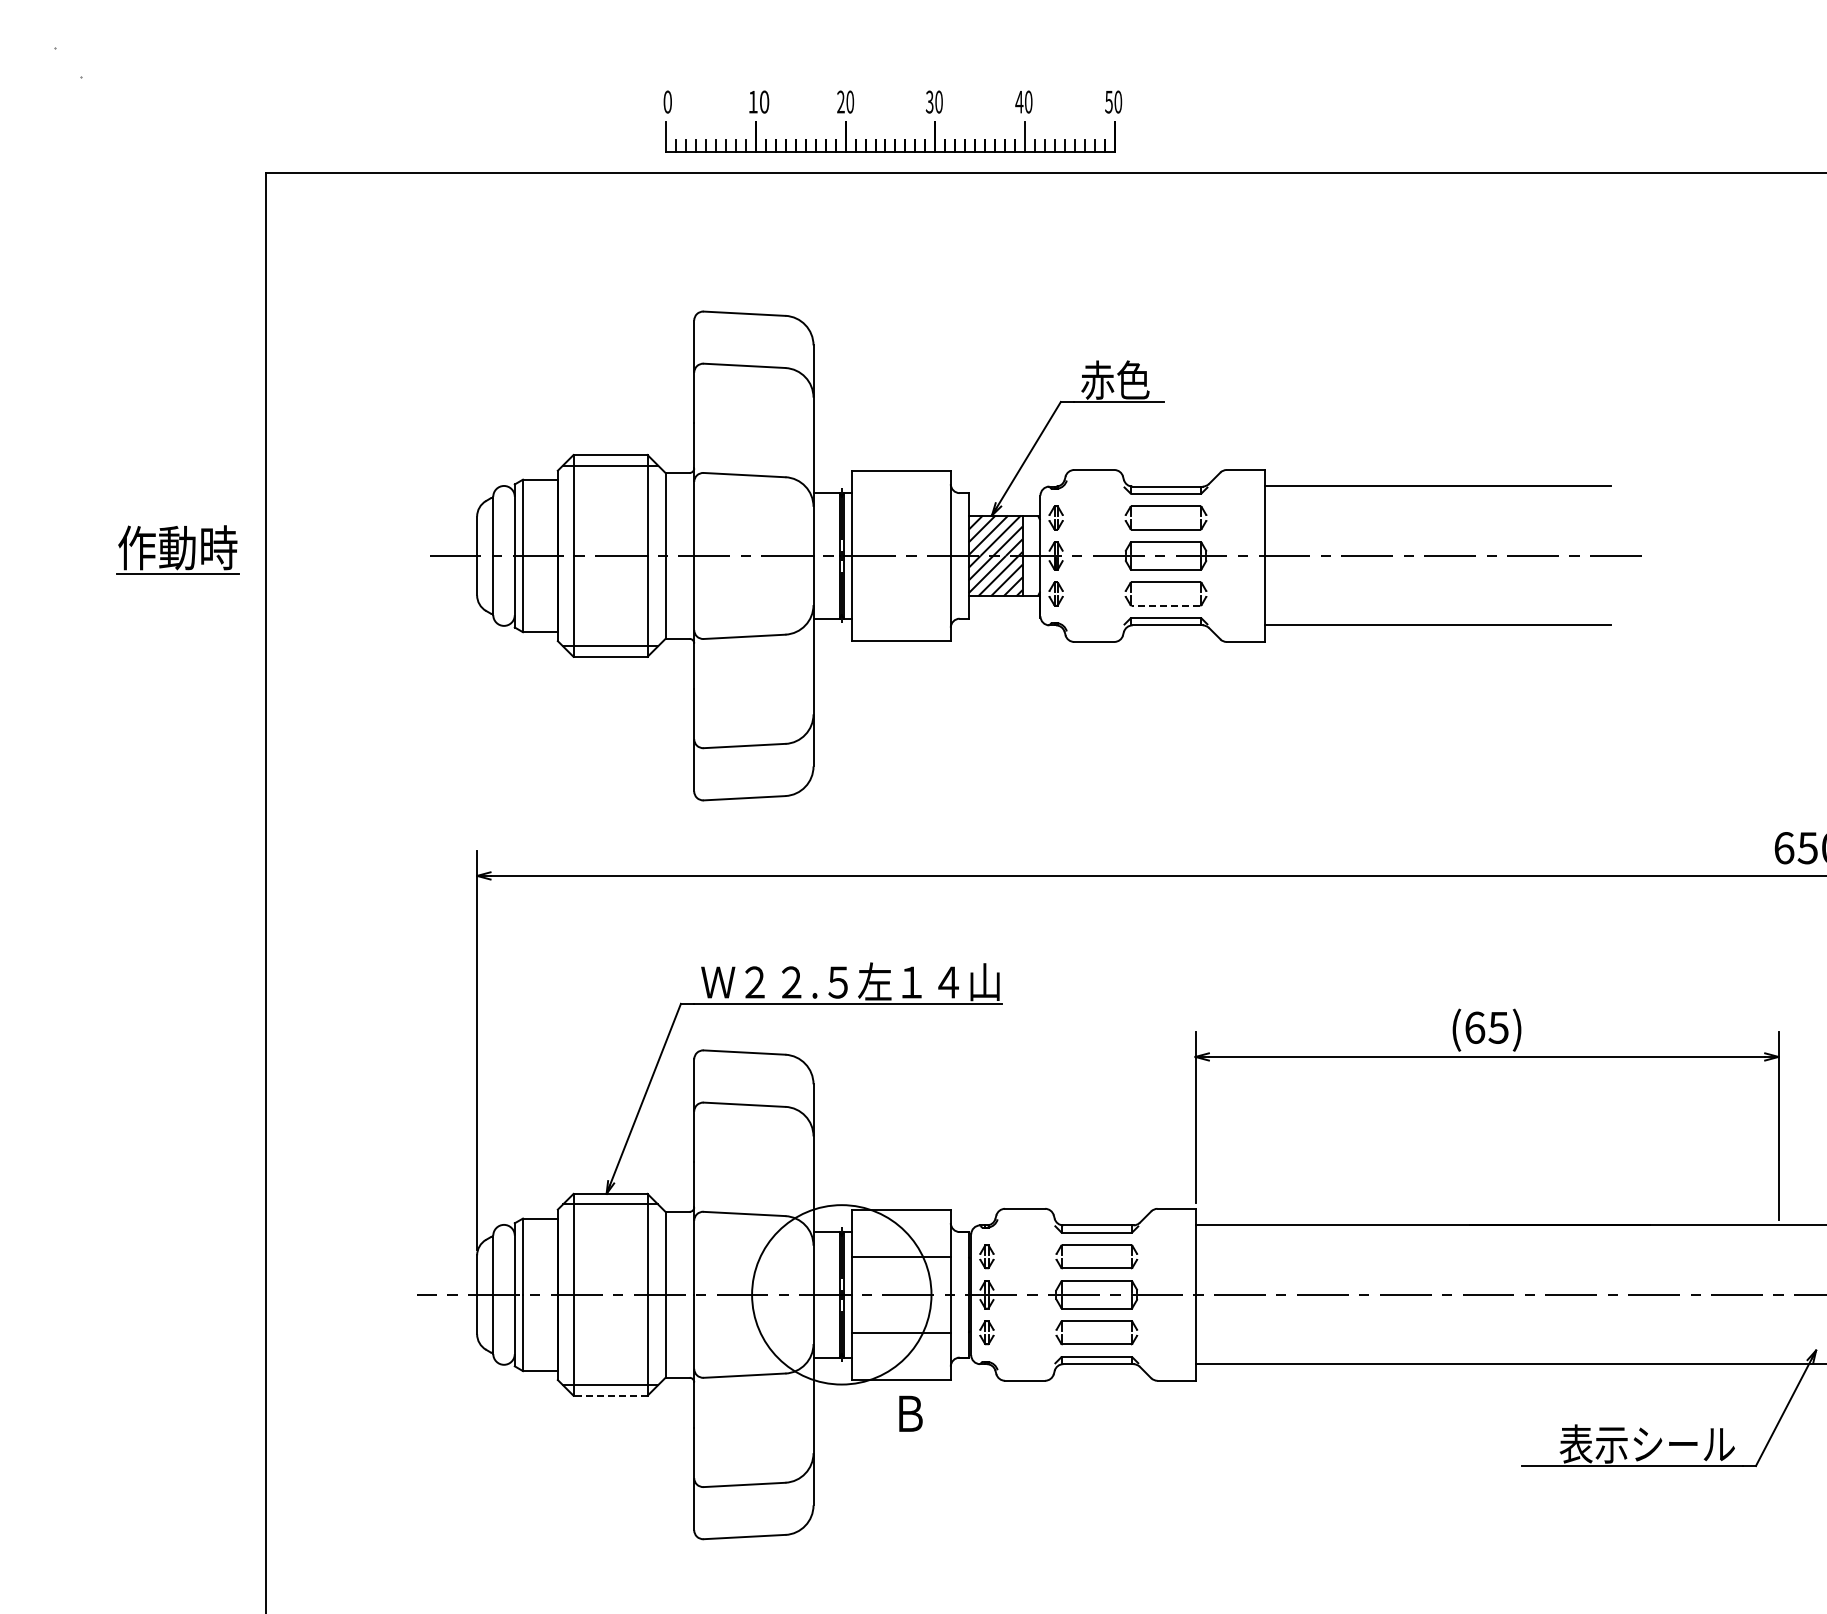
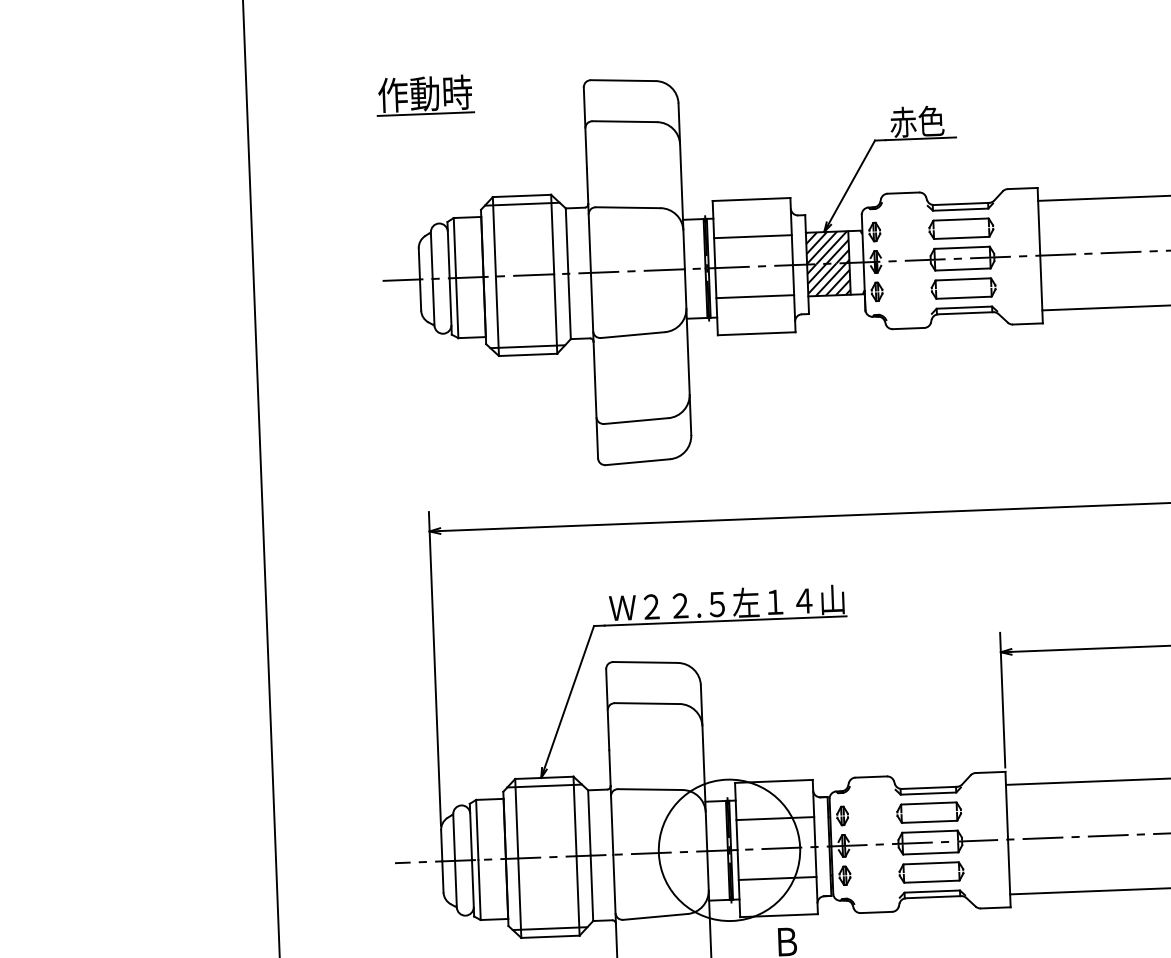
line: (901, 517) -> (753, 236), added
part: (177, 549) -> (425, 95), moved
line: (901, 594) -> (755, 296), added
line: (1165, 605) -> (963, 297), dashed -> solid
line: (610, 1395) -> (550, 936), dashed -> solid

